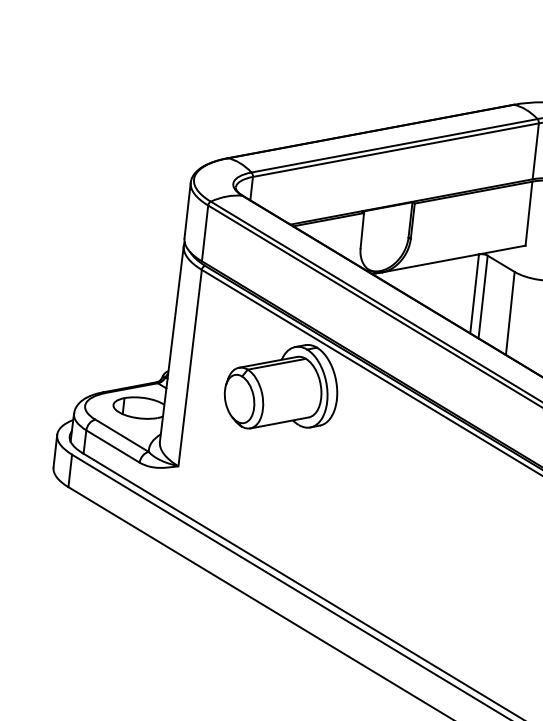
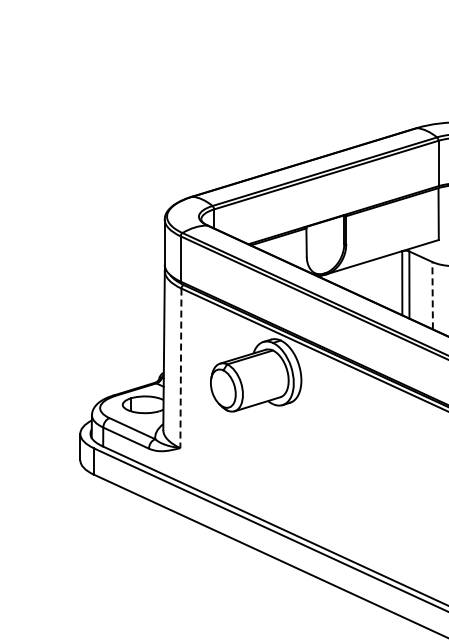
line: (510, 313) -> (432, 295), solid -> dashed
line: (189, 368) -> (180, 368), solid -> dashed

